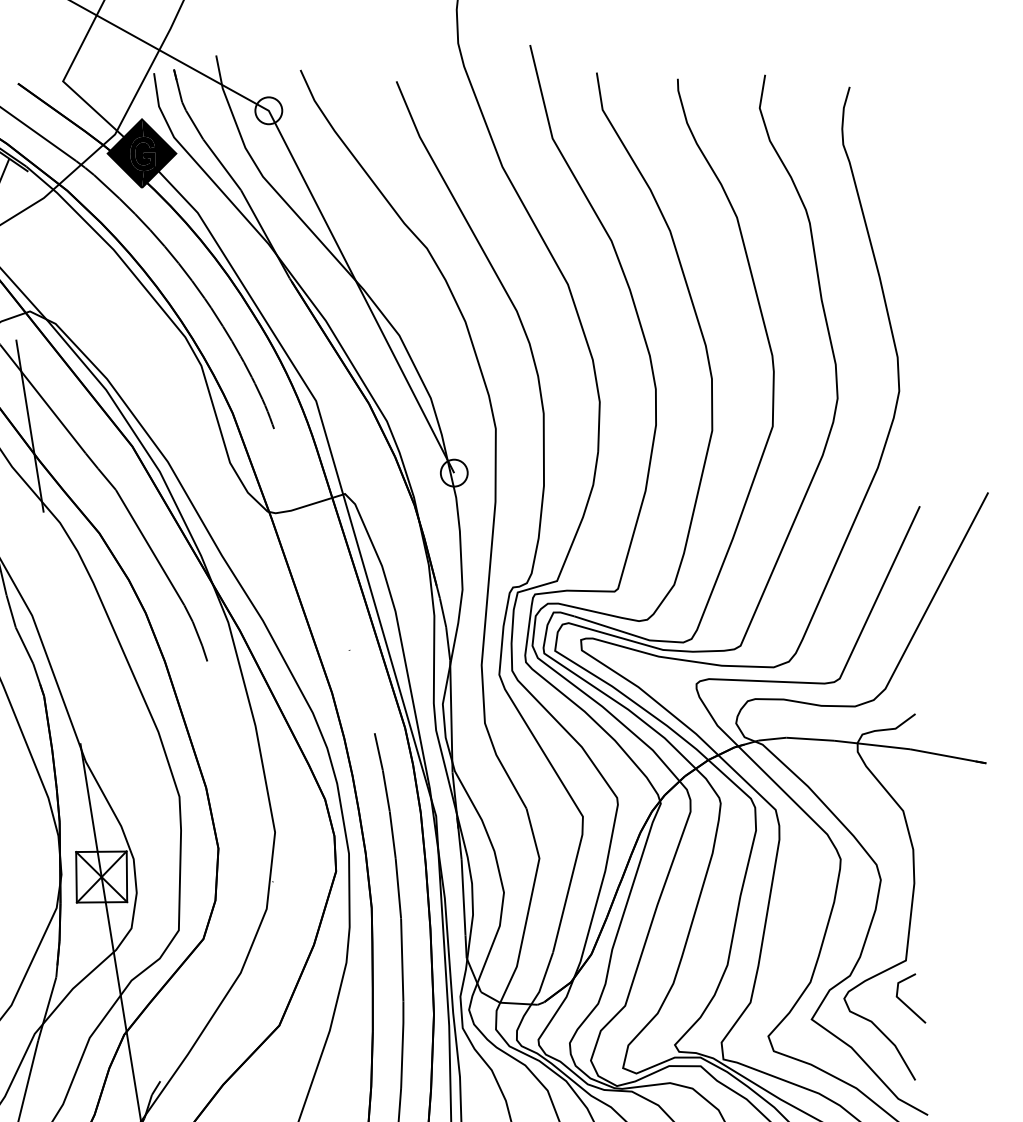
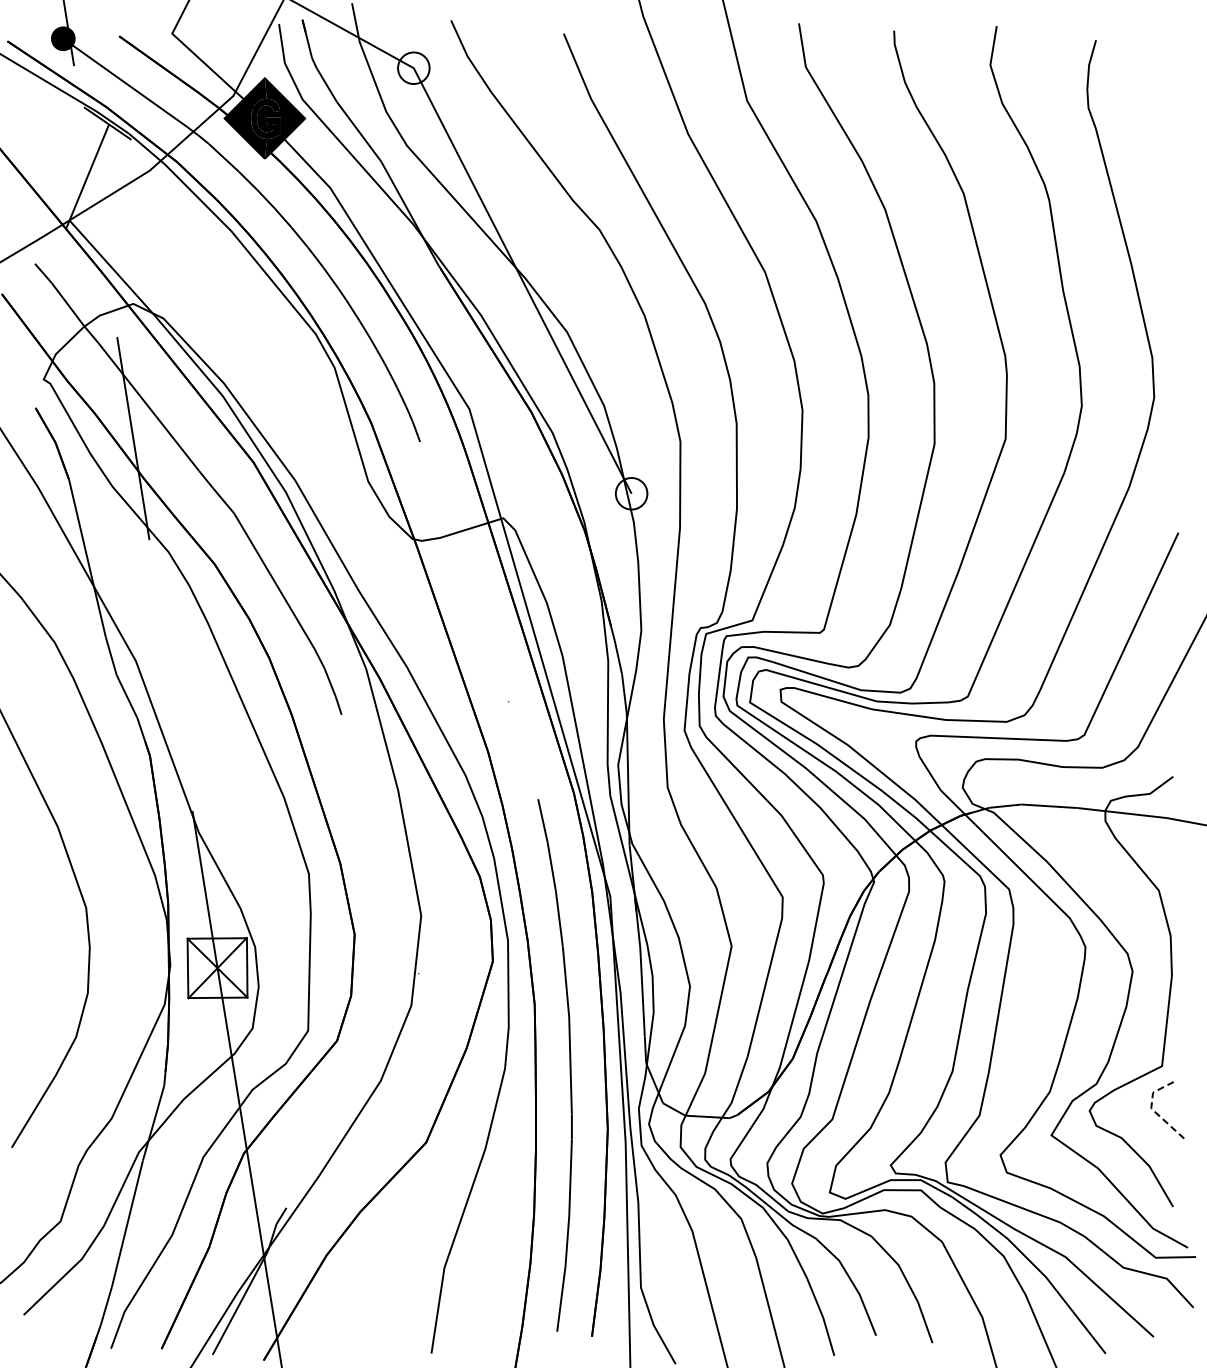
line: (897, 997) -> (1152, 1109), solid -> dashed

